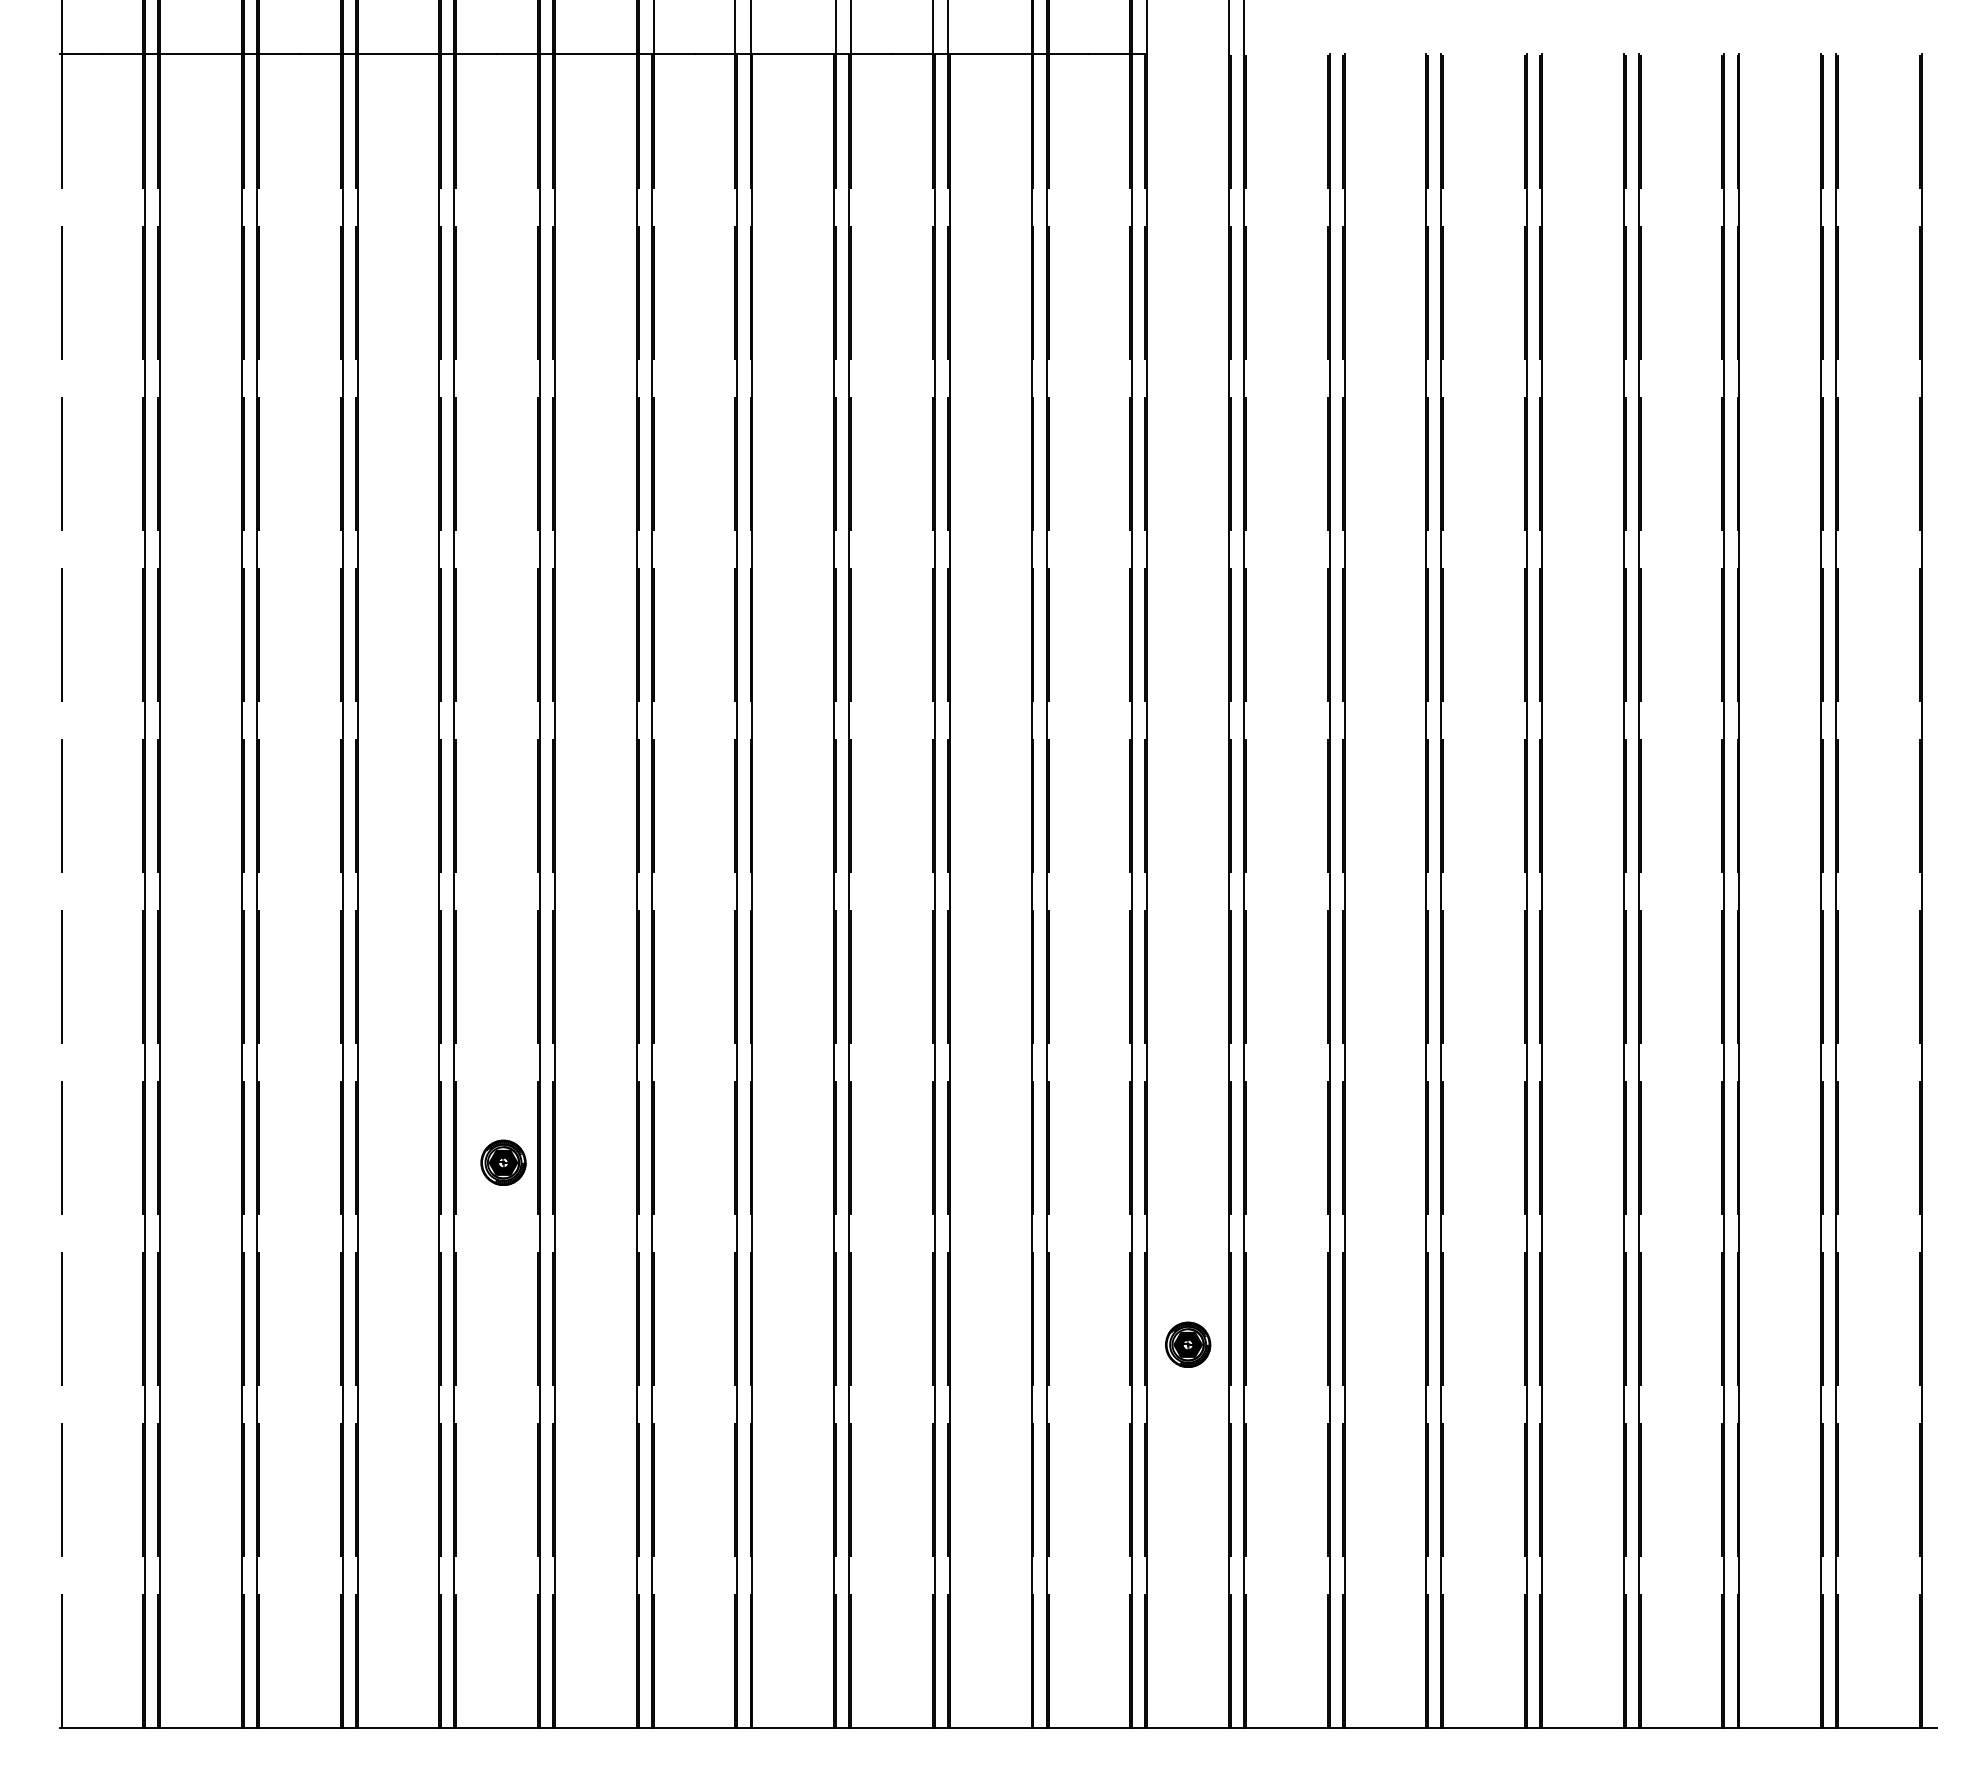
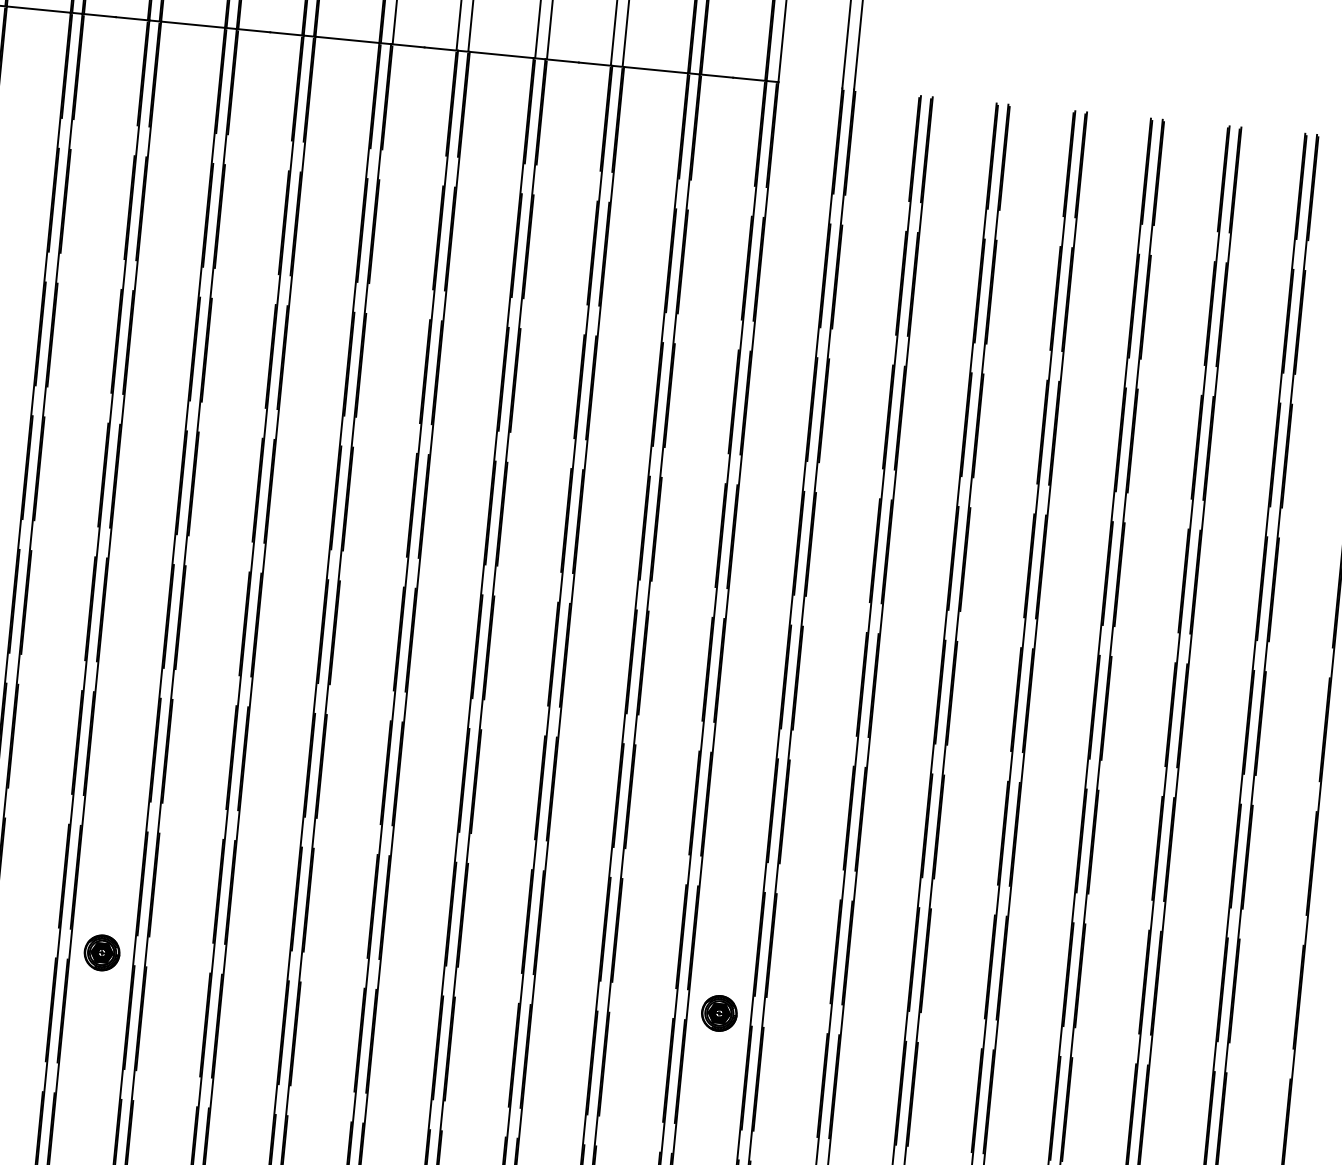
part: (503, 1162) -> (102, 952), moved
part: (1188, 1344) -> (719, 1013), moved

